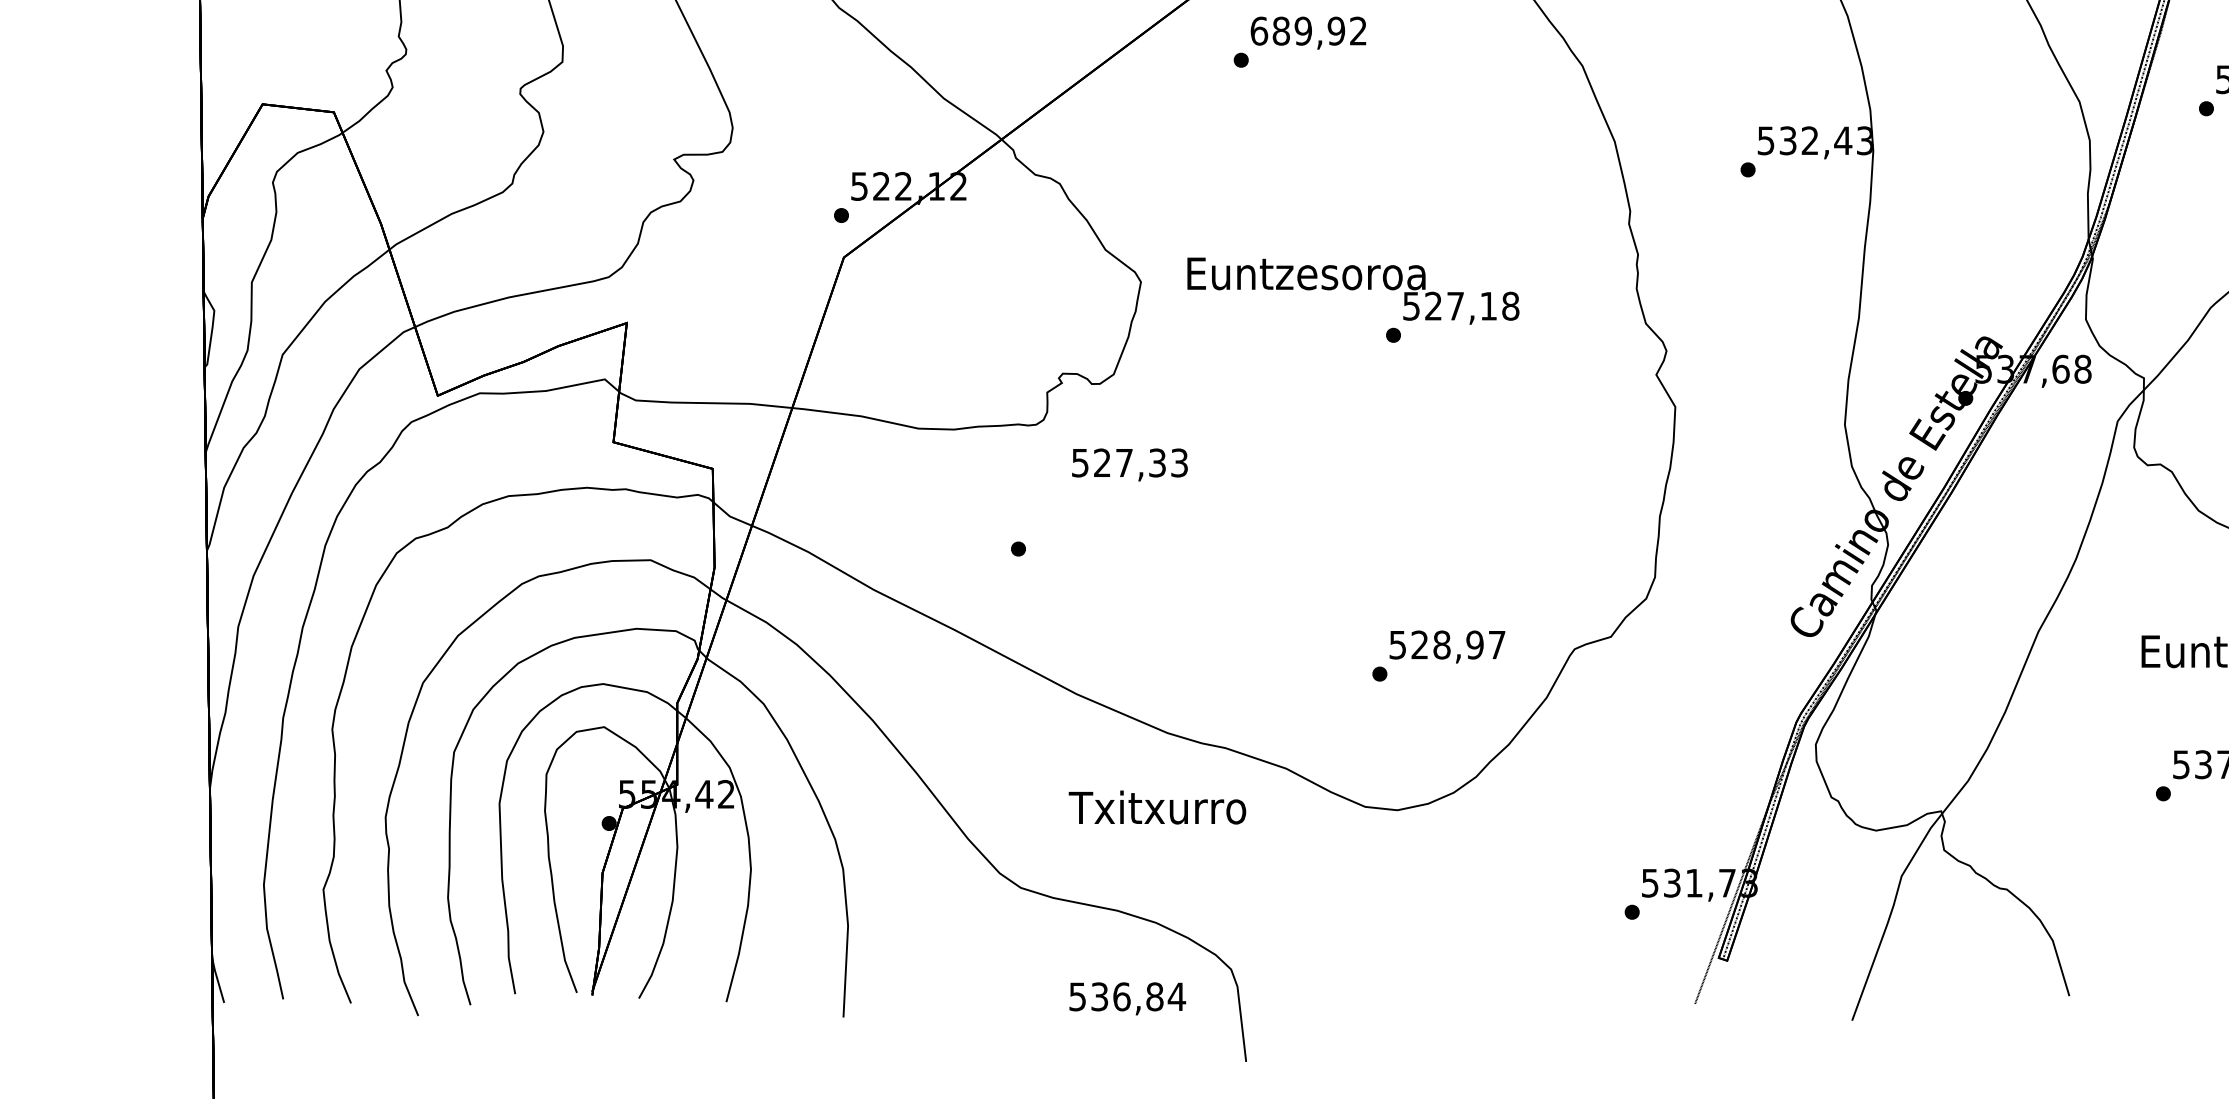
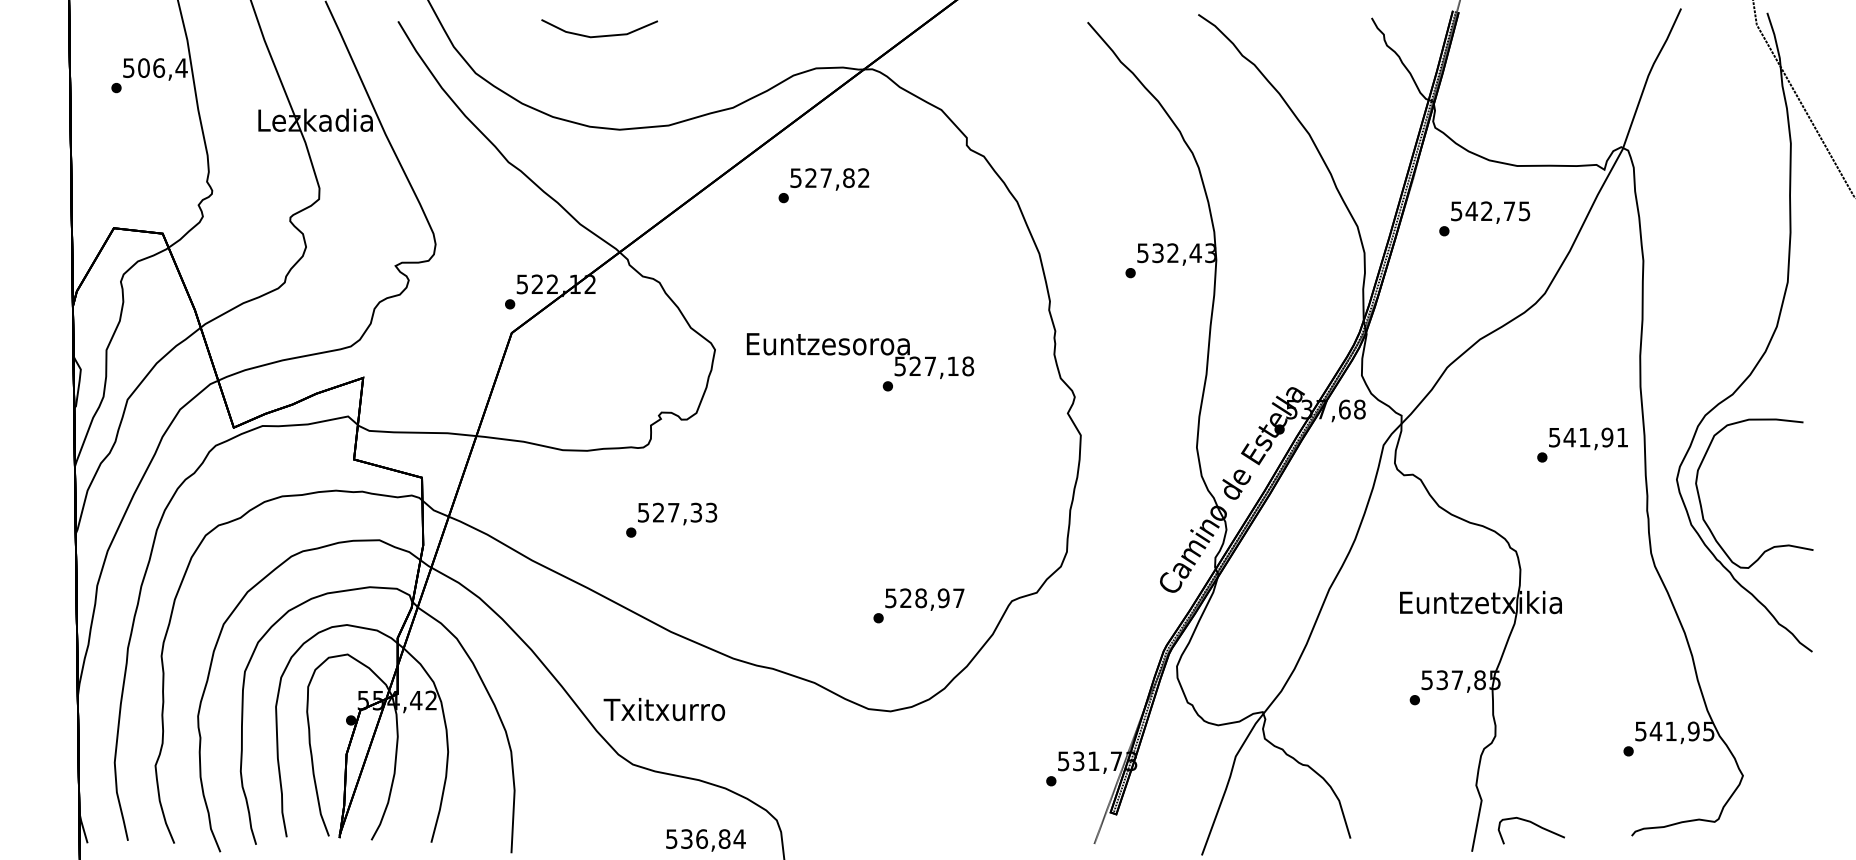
text: (1297, 31) -> (822, 178), 689,92 -> 527,82
text: (1129, 464) -> (677, 513), moved
text: (1157, 807) -> (664, 709), moved

